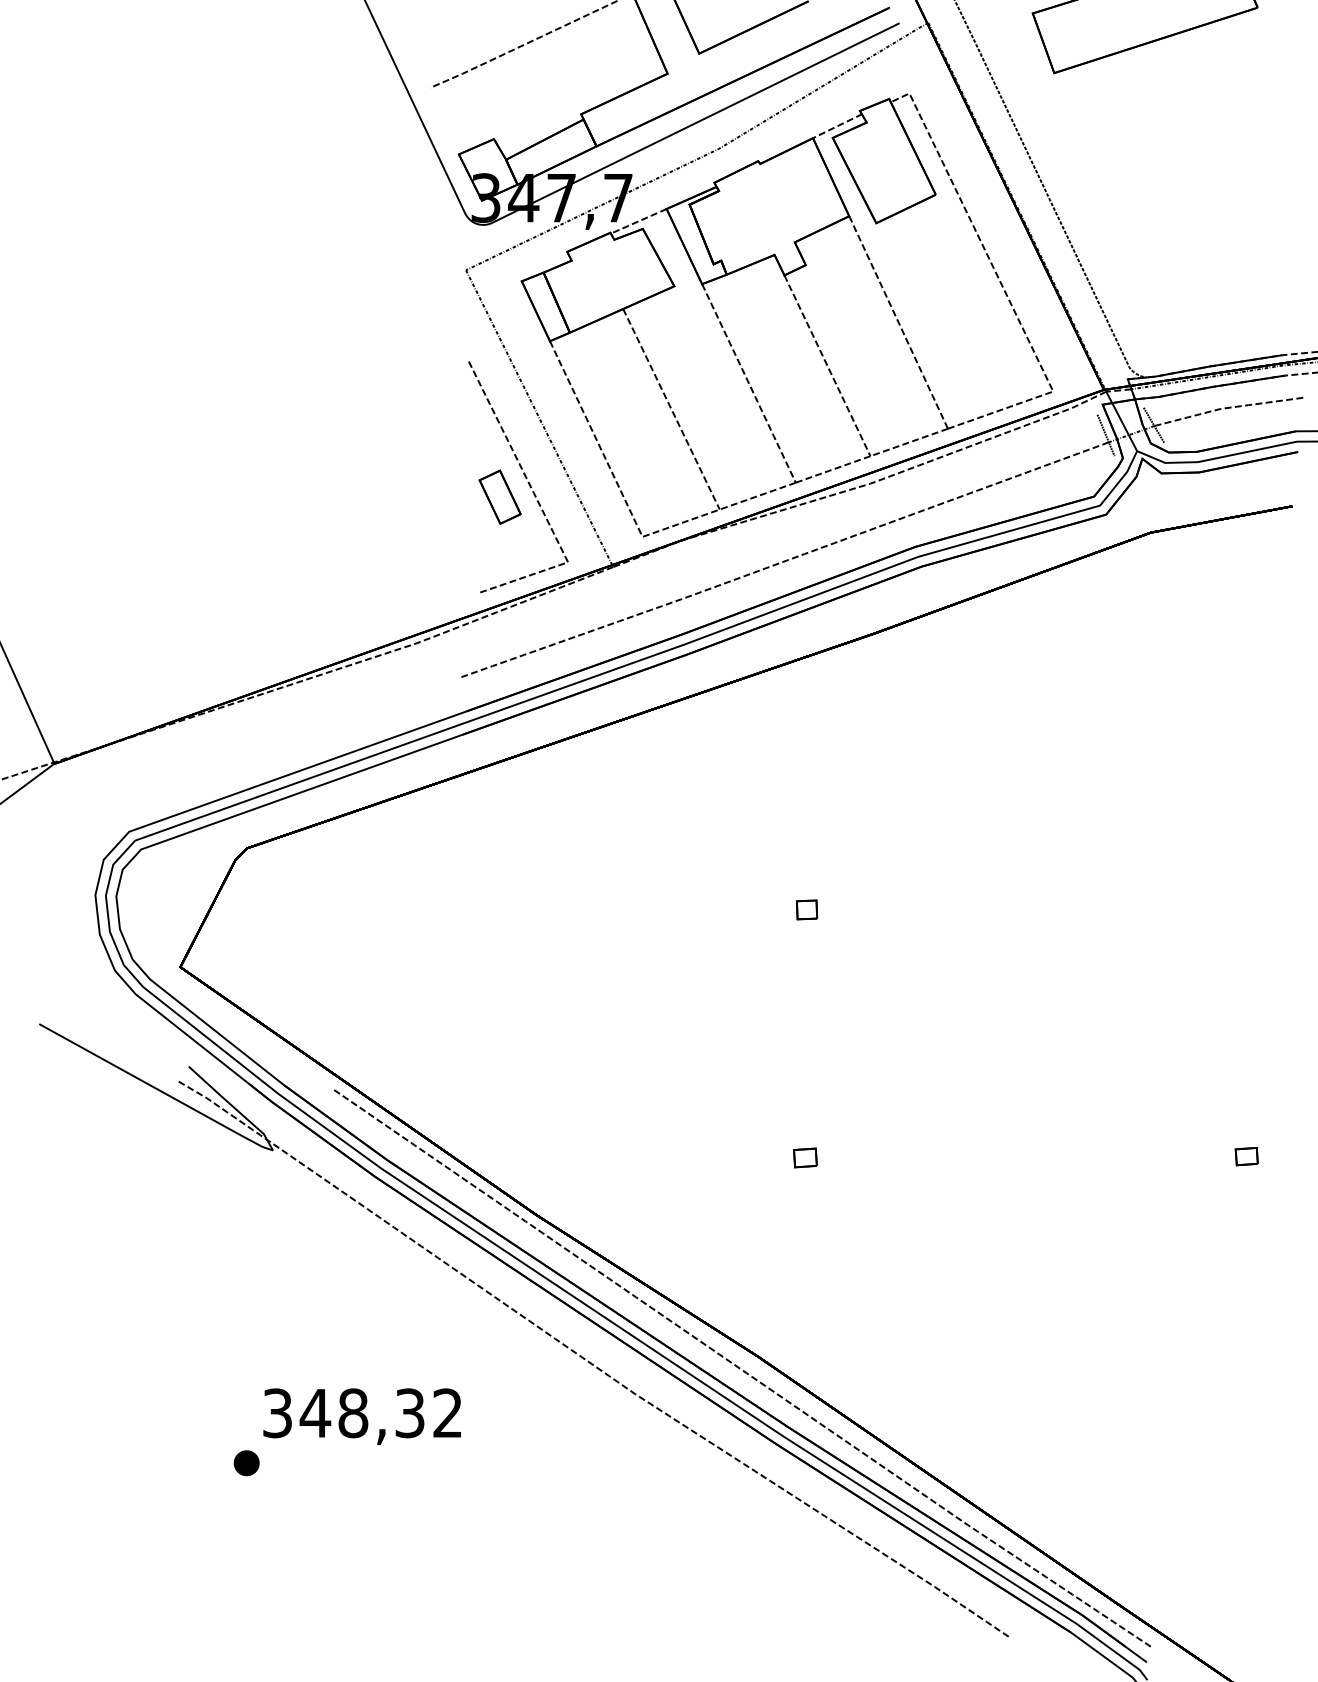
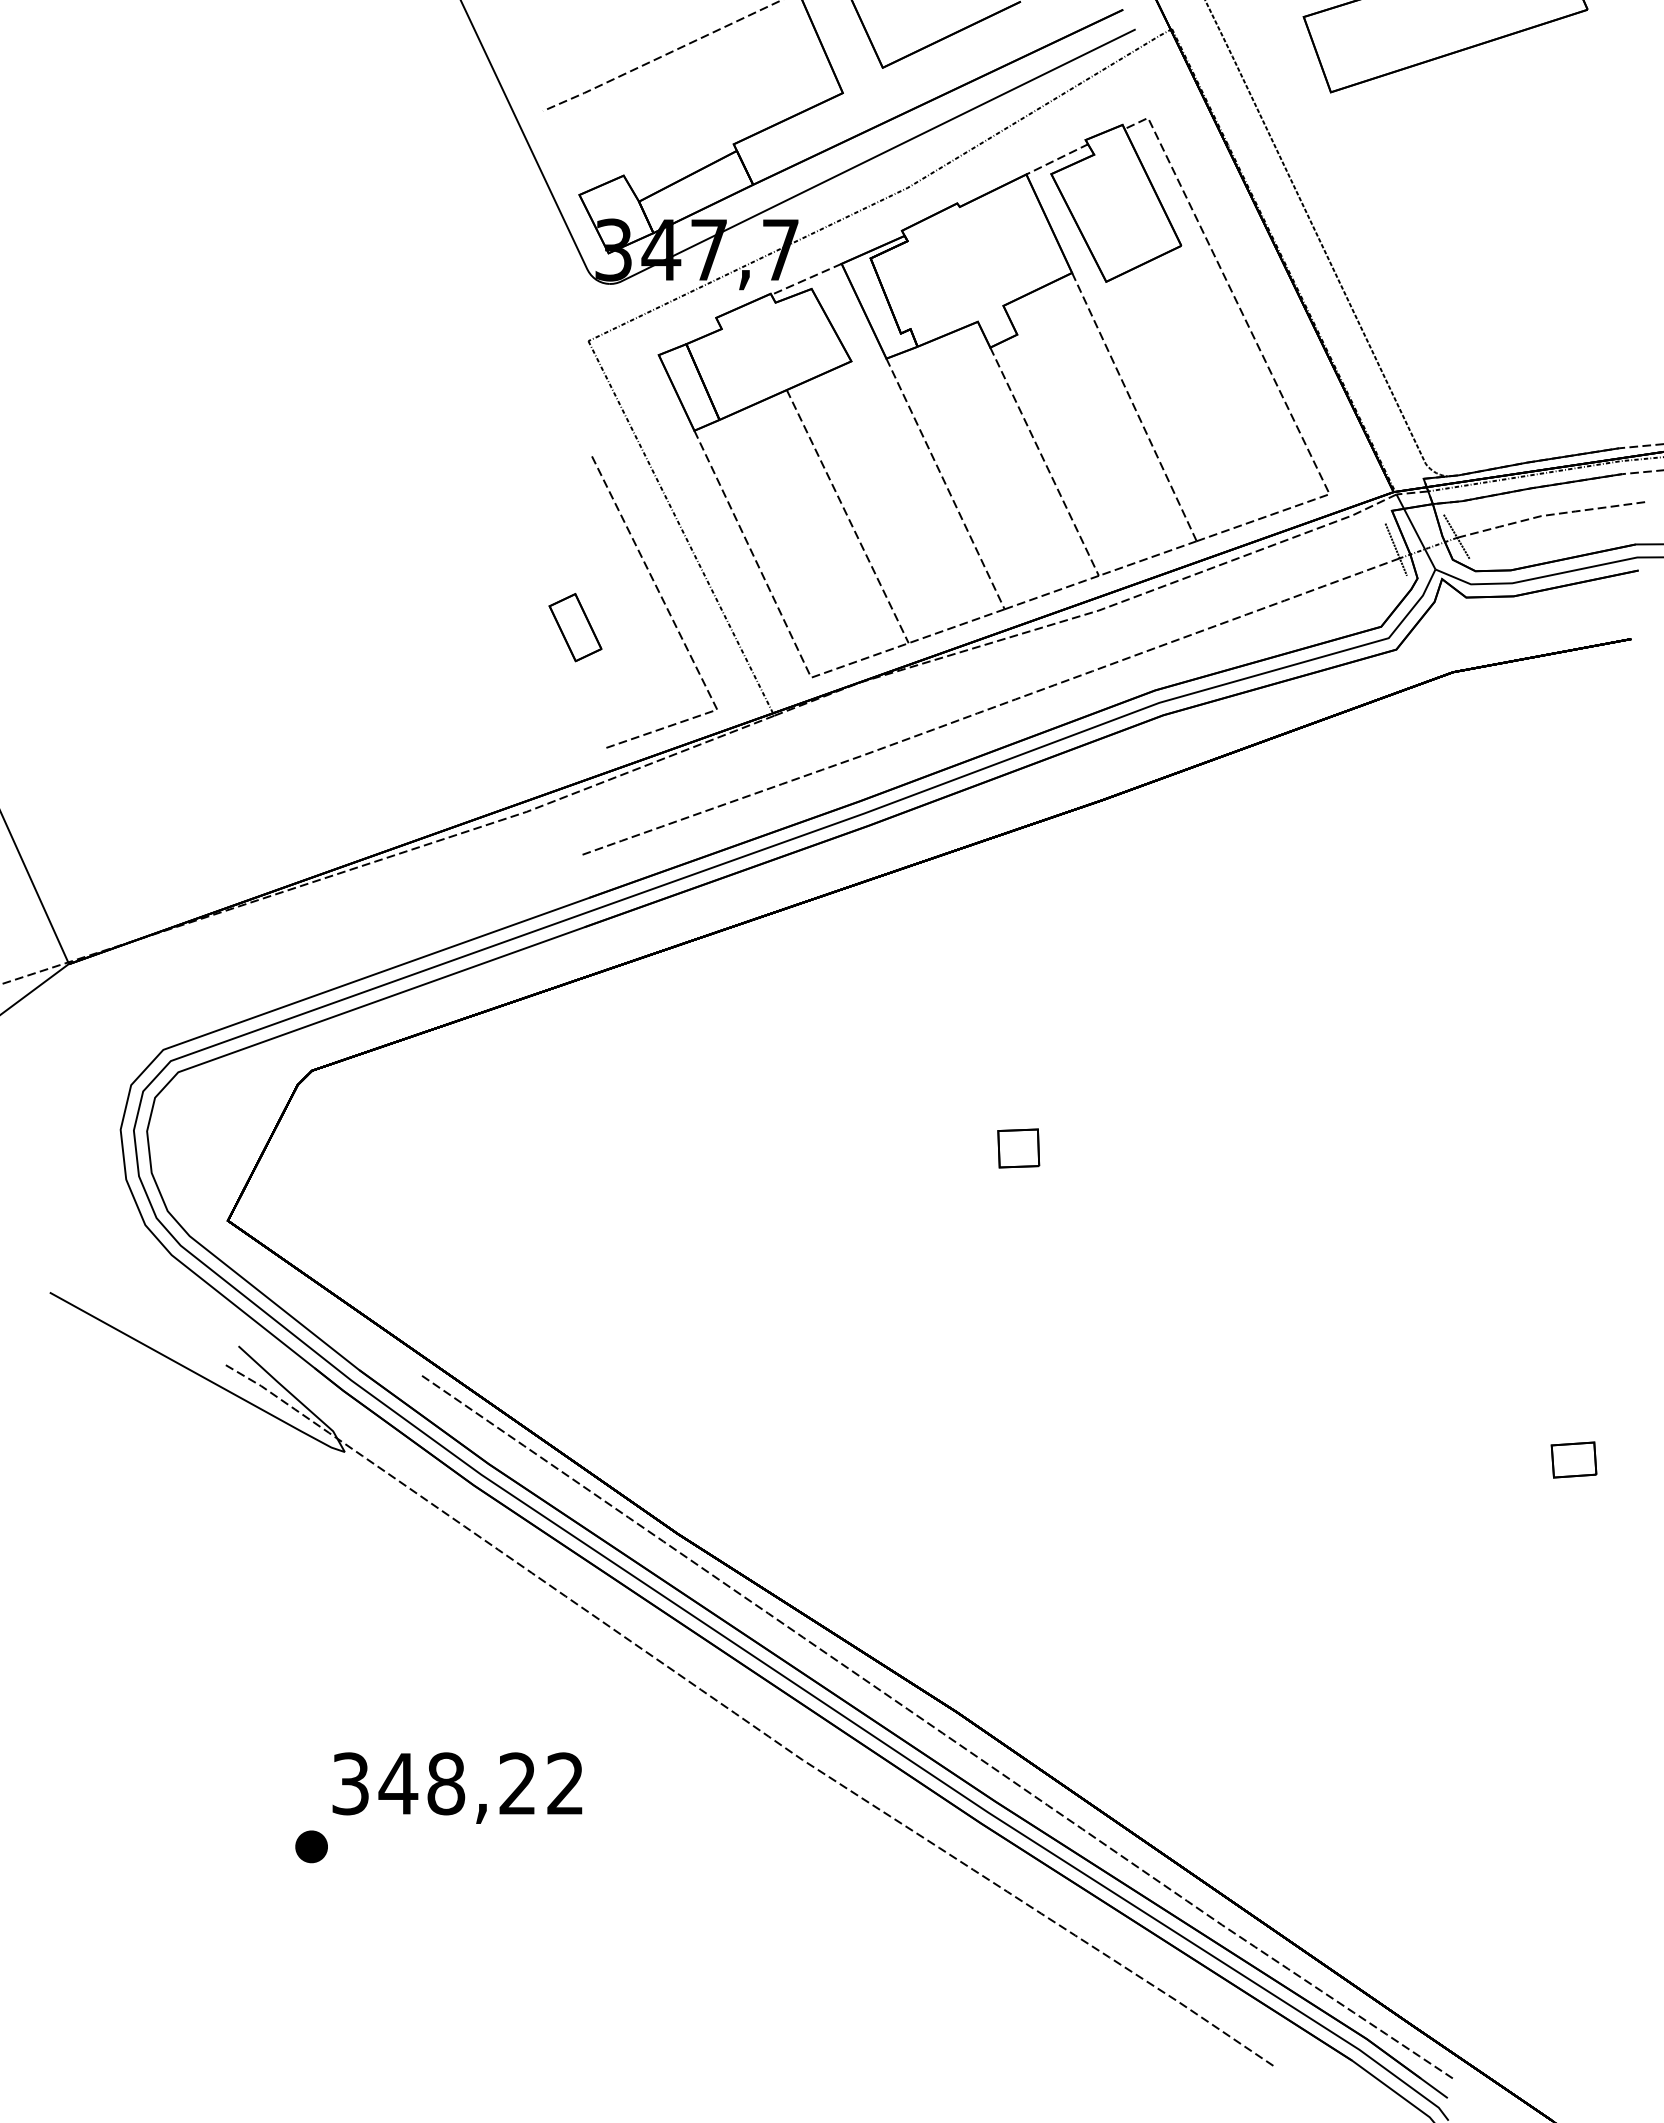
part: (500, 497) -> (575, 627), moved
part: (806, 909) -> (1018, 1148), size x1.6
part: (1246, 1156) -> (1573, 1459), size x1.6
part: (805, 1157) -> (1016, 1461), removed
text: (409, 1413) -> (517, 1783), 348,32 -> 348,22

